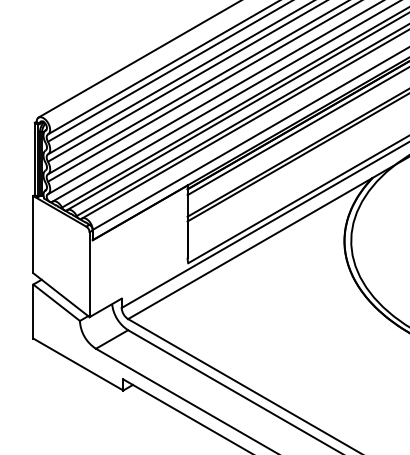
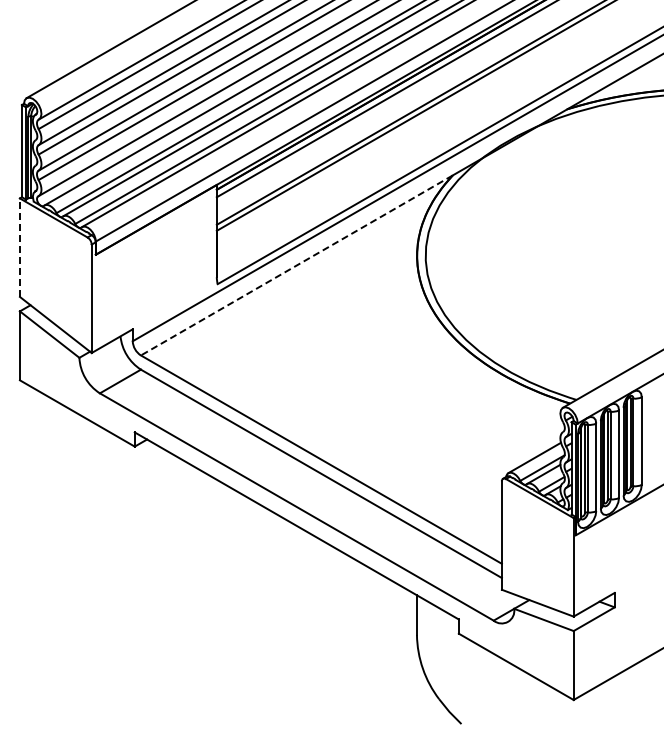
line: (33, 234) -> (19, 247), solid -> dashed
line: (250, 248) -> (296, 265), solid -> dashed

